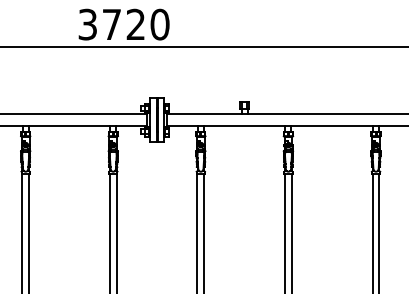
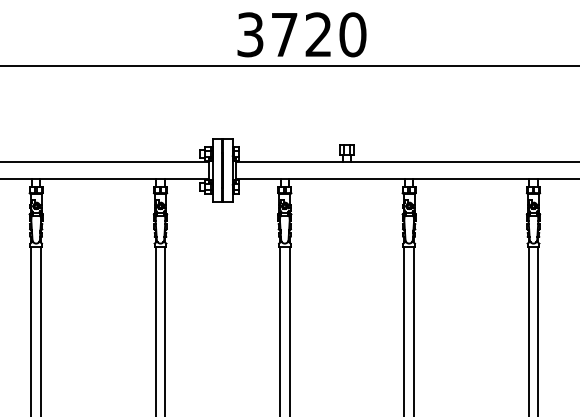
text: (123, 24) -> (301, 34), moved

